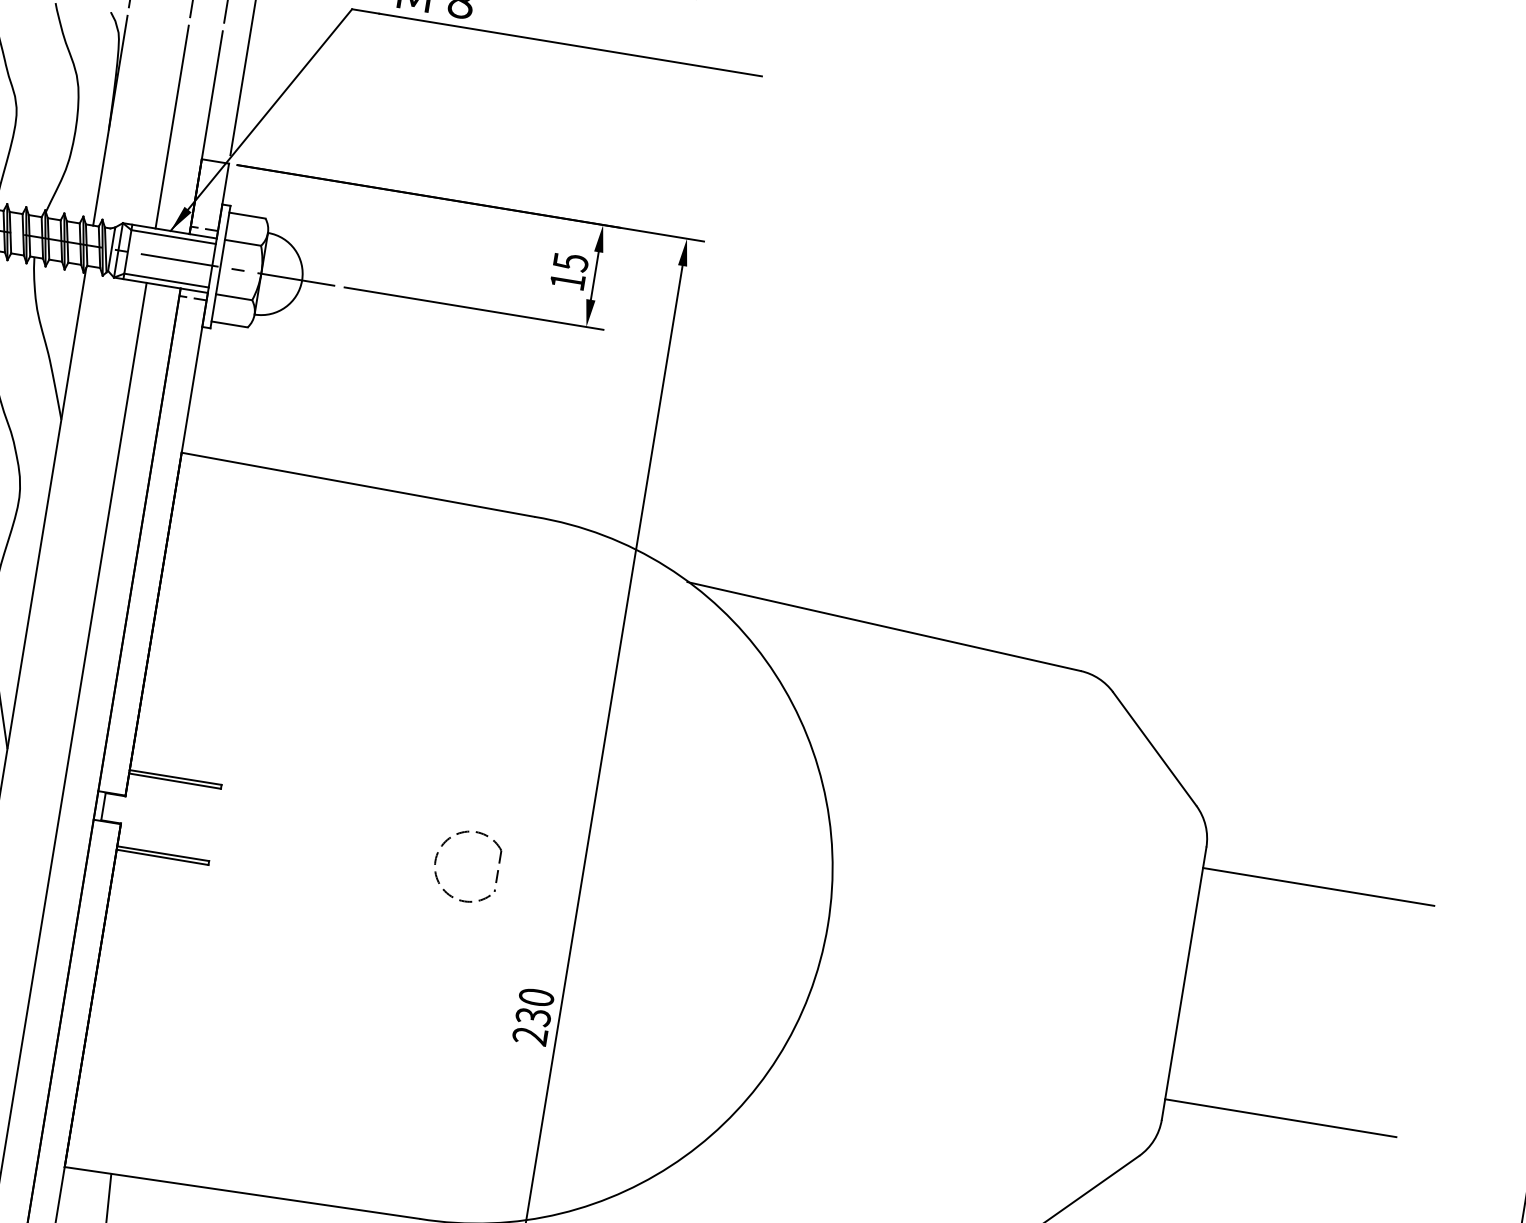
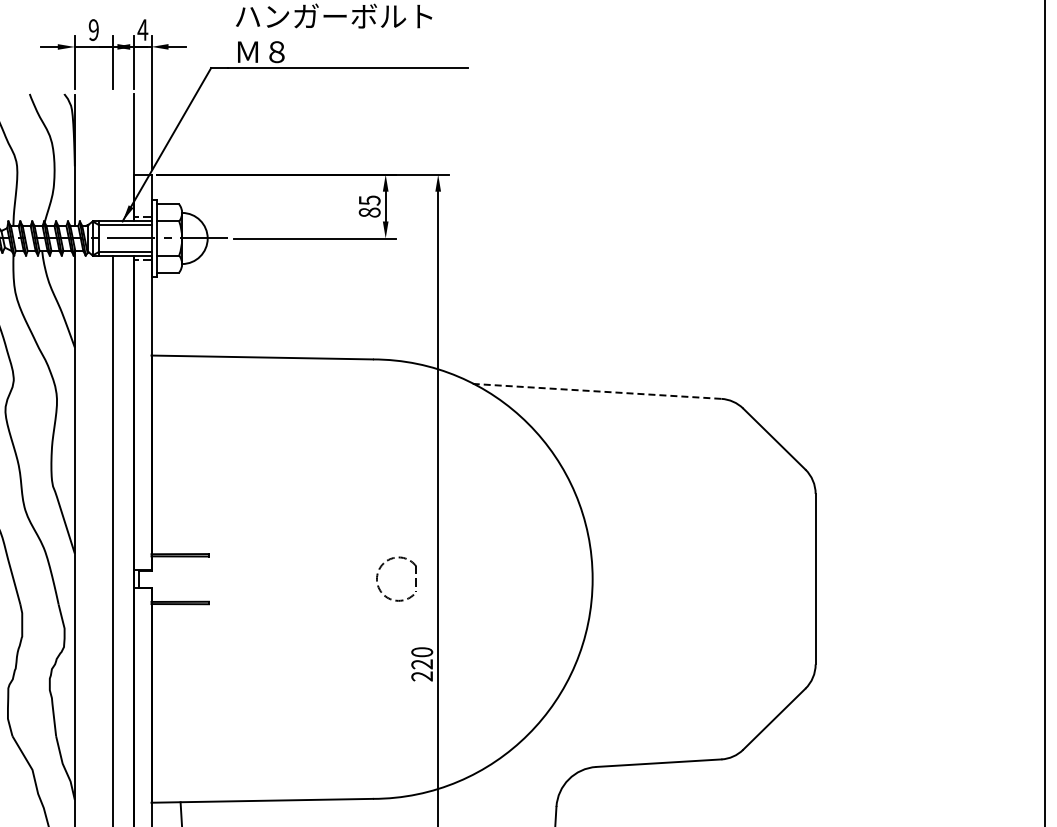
line: (172, 126) -> (113, 157), removed
text: (567, 281) -> (369, 212), 15 -> 85
line: (884, 626) -> (597, 391), solid -> dashed
part: (438, 855) -> (378, 575), moved
line: (1317, 886) -> (887, 506), removed
text: (533, 1017) -> (422, 664), 230 -> 220
line: (1279, 1118) -> (887, 651), removed

